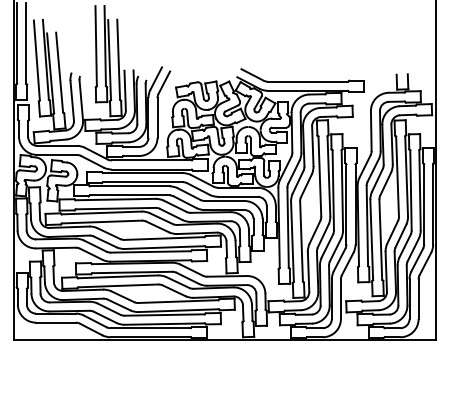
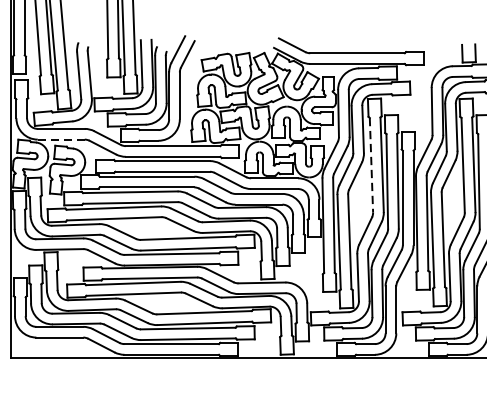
line: (57, 154) -> (61, 139), solid -> dashed
line: (319, 177) -> (371, 166), solid -> dashed

